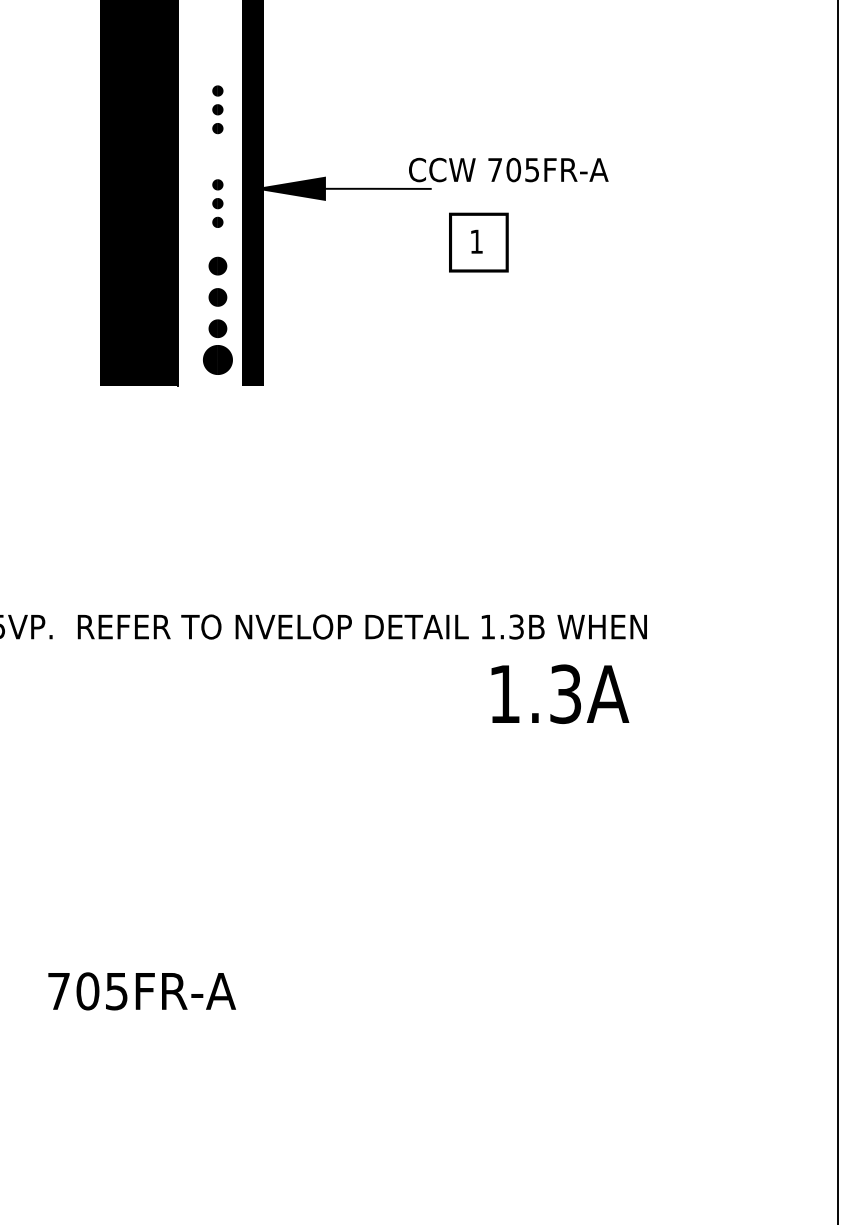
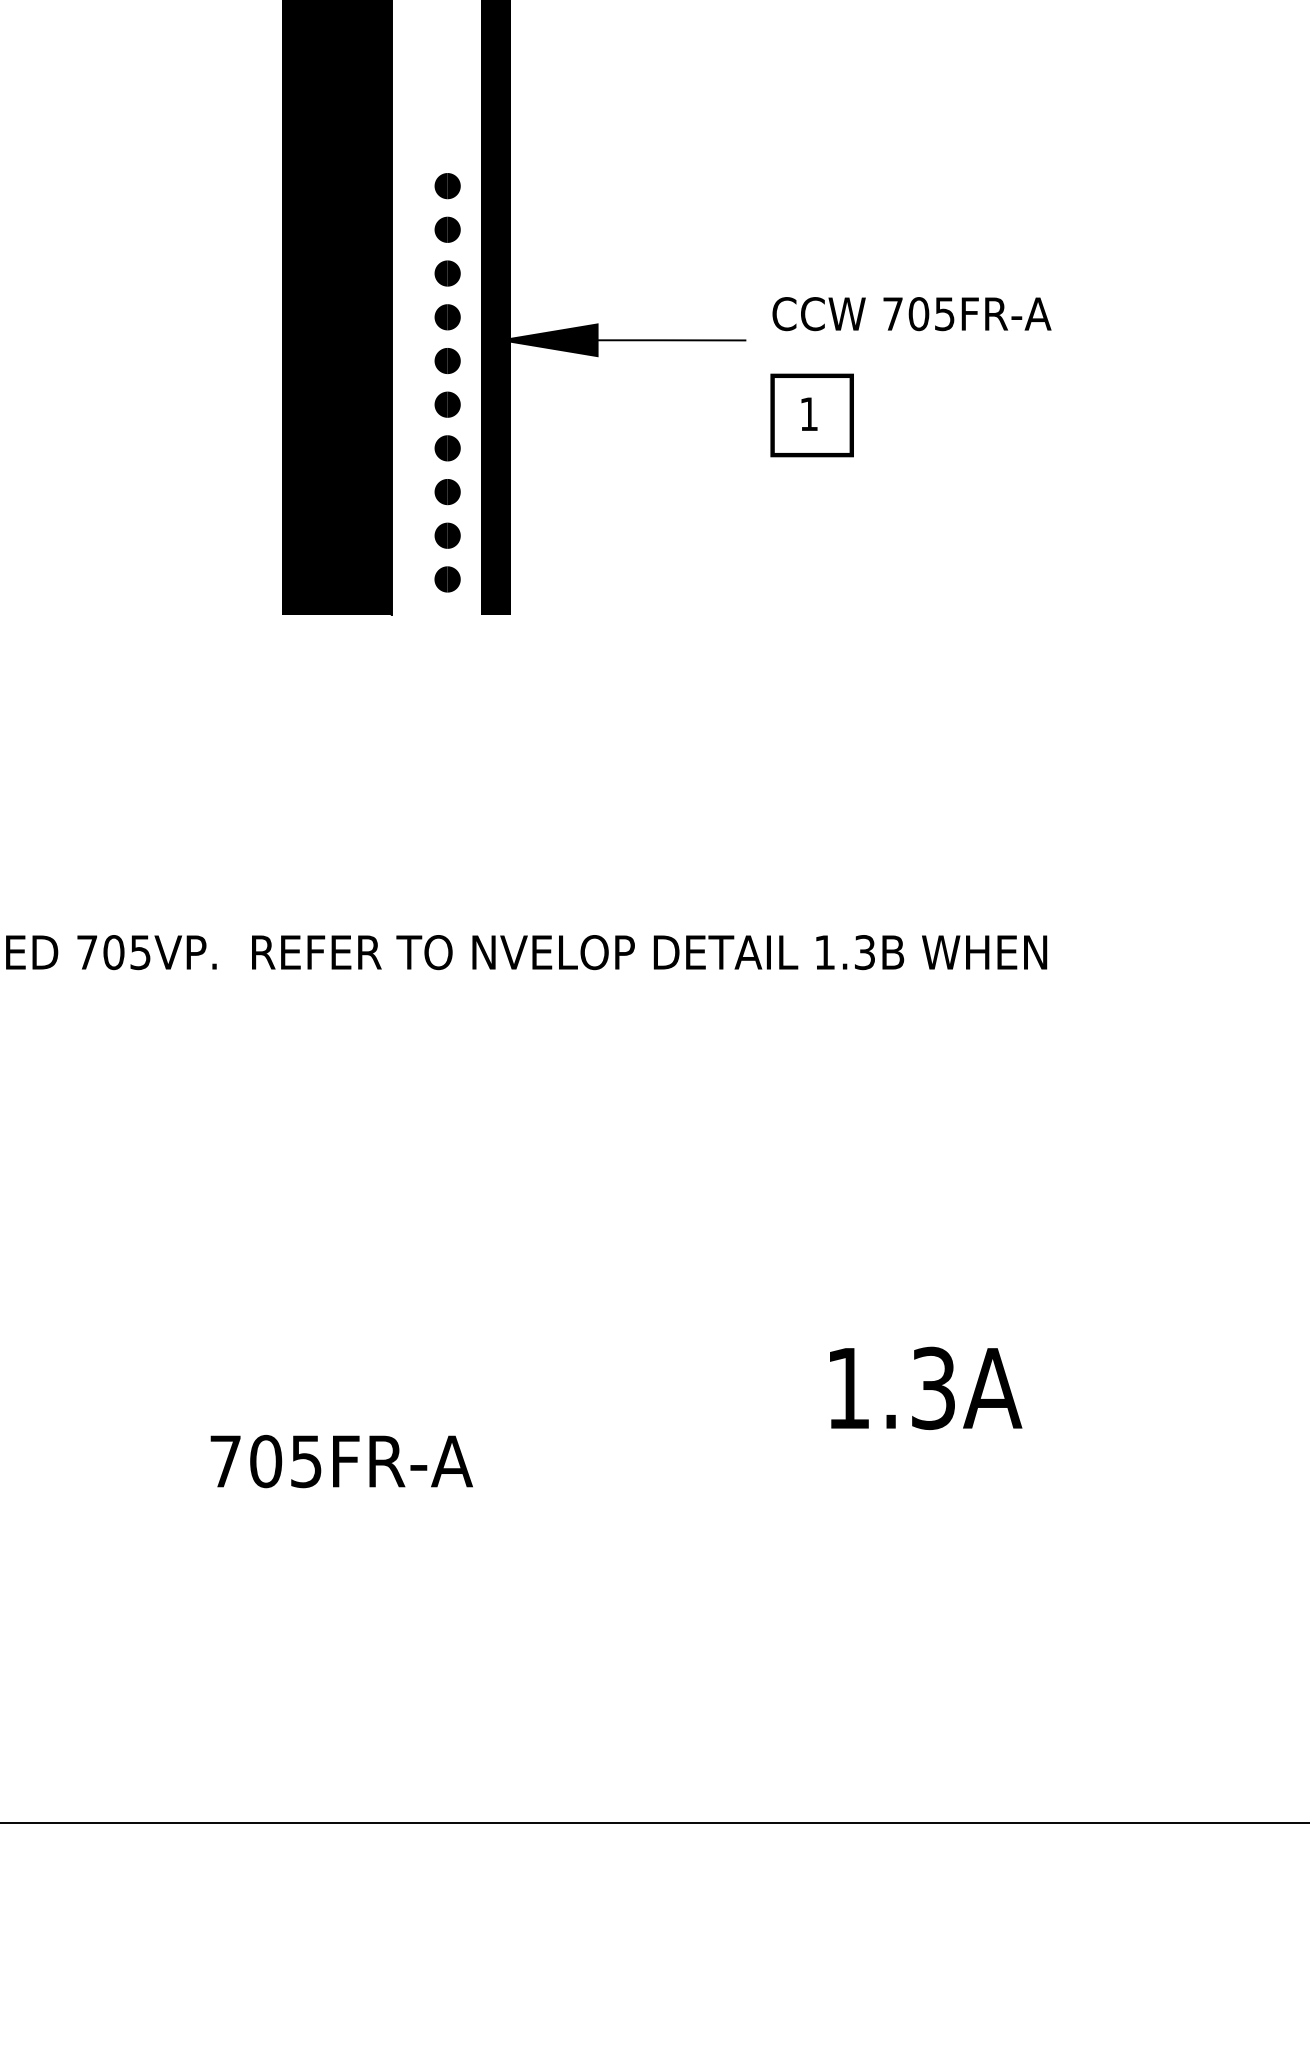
part: (217, 109) -> (447, 229), size x1.67
text: (508, 170) -> (911, 314), moved
part: (217, 203) -> (447, 360), size x1.67
part: (217, 360) -> (447, 579), size x0.62
text: (560, 694) -> (926, 1388), moved

